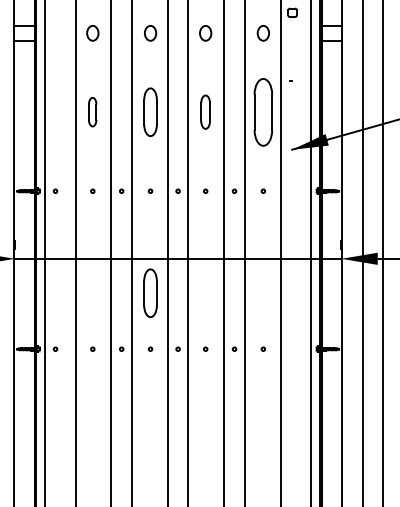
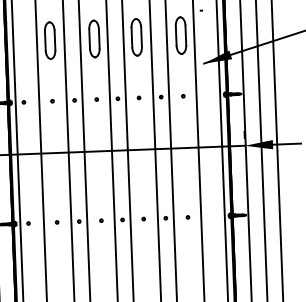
part: (92, 111) -> (49, 40), size x1.67
part: (205, 111) -> (136, 36), size x1.43
part: (263, 111) -> (181, 35), size x0.71
part: (150, 292) -> (99, 177), removed

